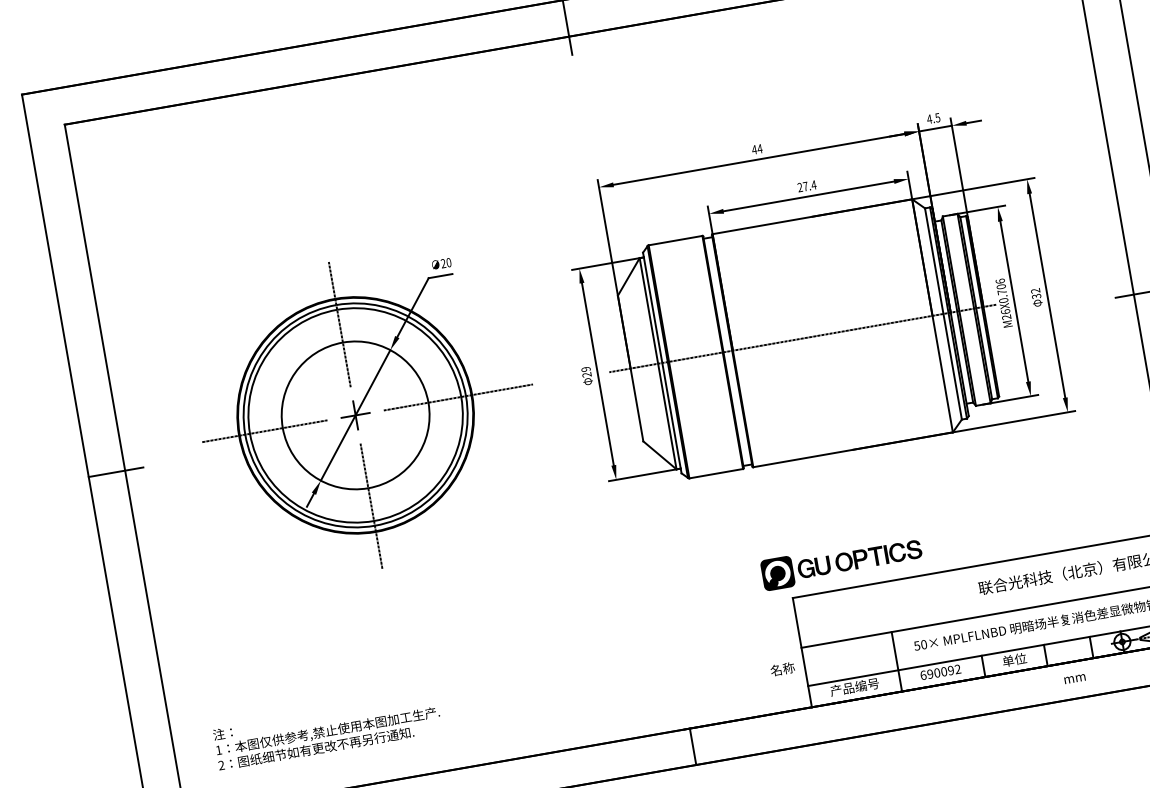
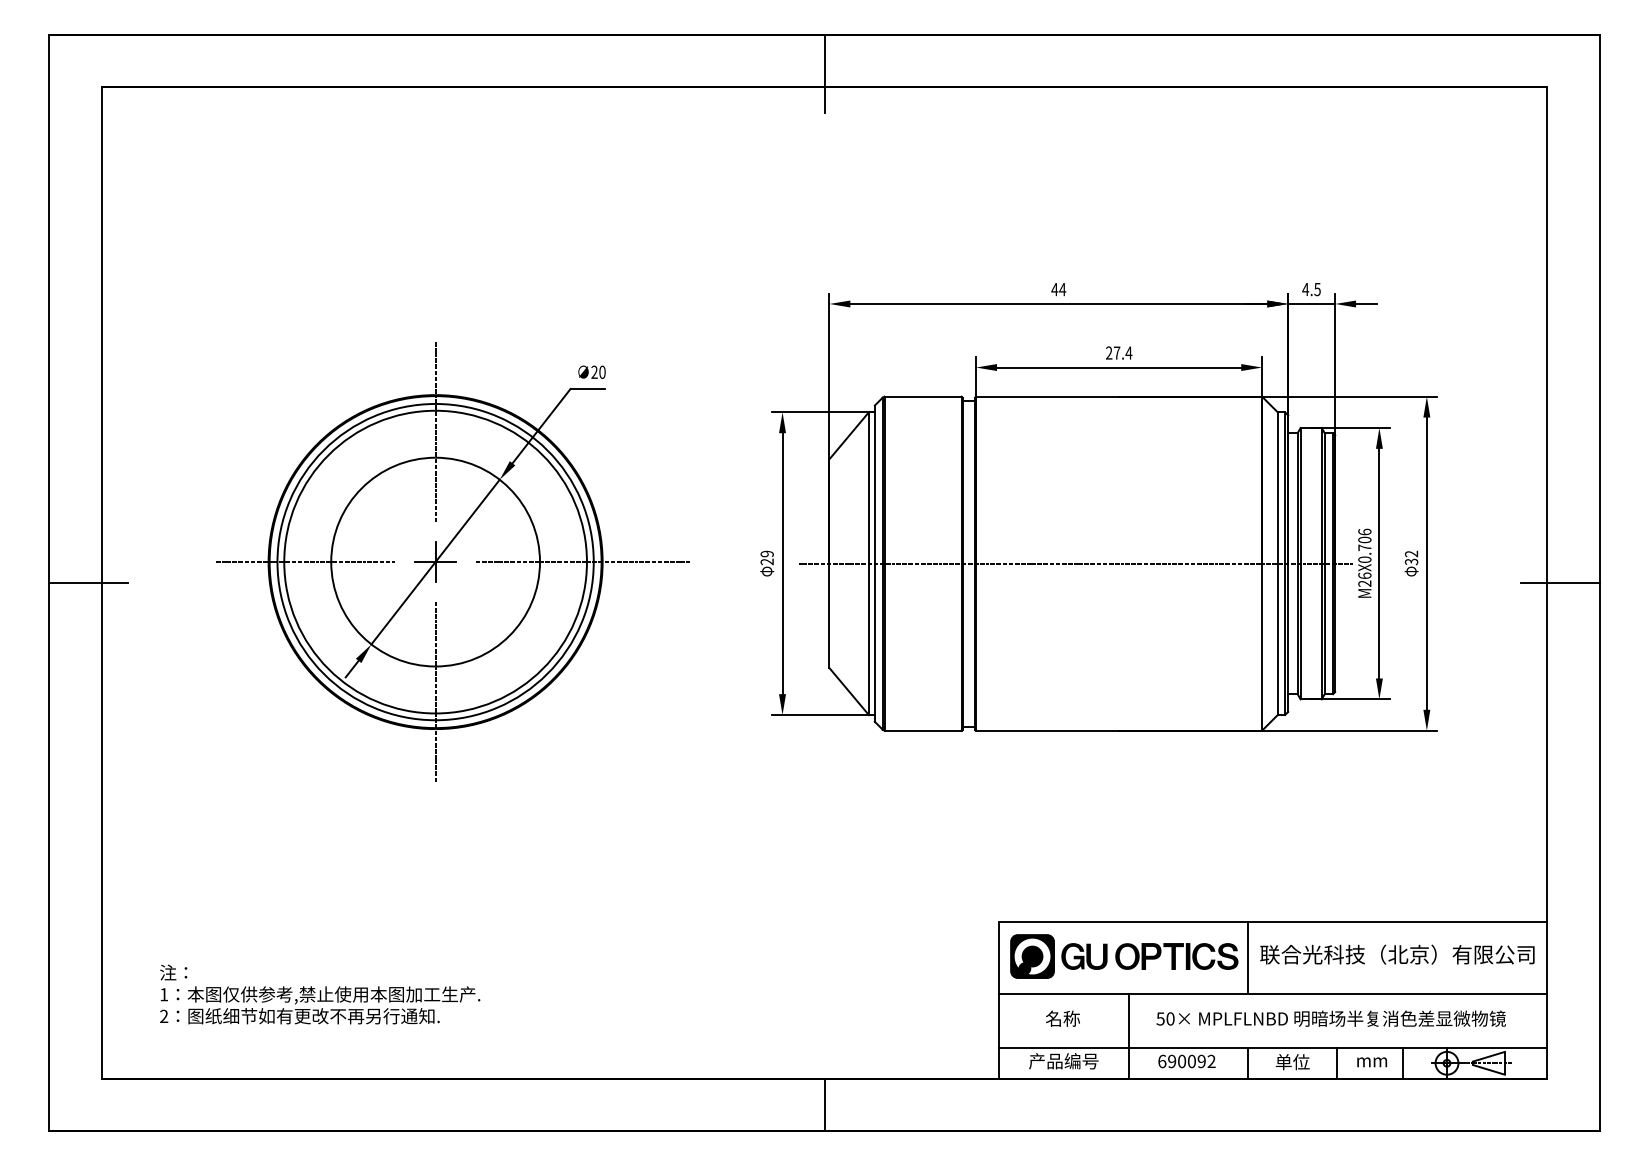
part: (842, 562) -> (1124, 956), moved
line: (970, 592) -> (1247, 957), added
text: (782, 669) -> (1062, 1018), moved
text: (1074, 679) -> (1371, 1062), moved

